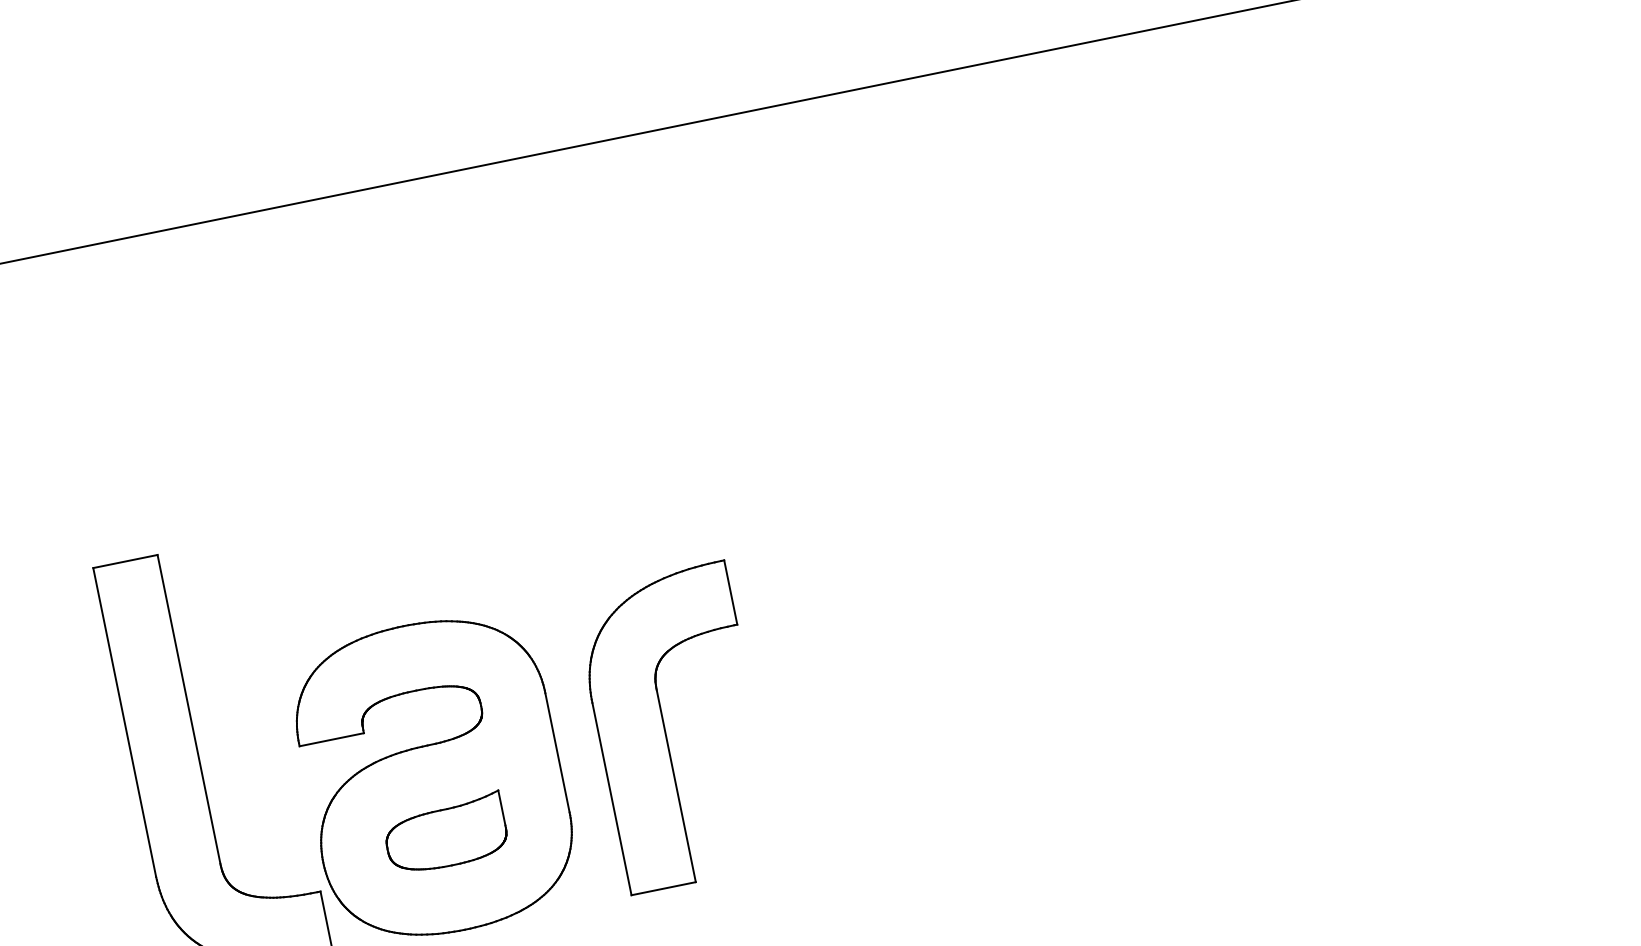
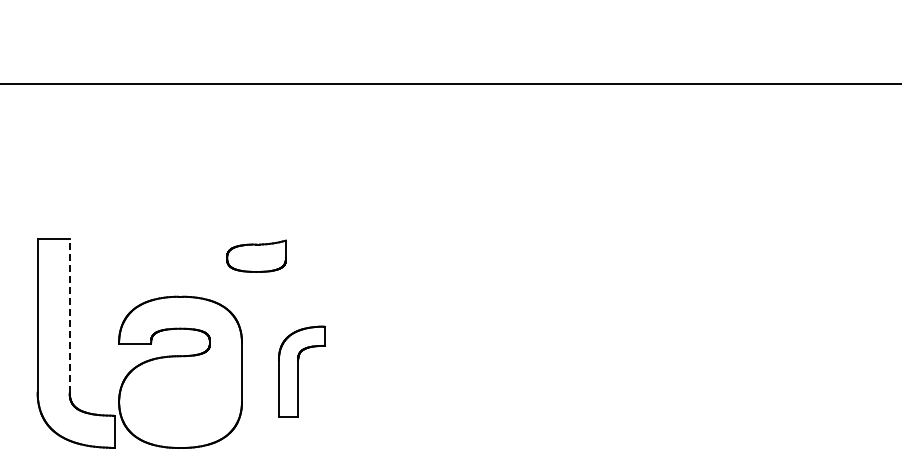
line: (188, 709) -> (69, 315), solid -> dashed
part: (676, 726) -> (301, 371), size x0.6
part: (445, 832) -> (256, 255), moved

